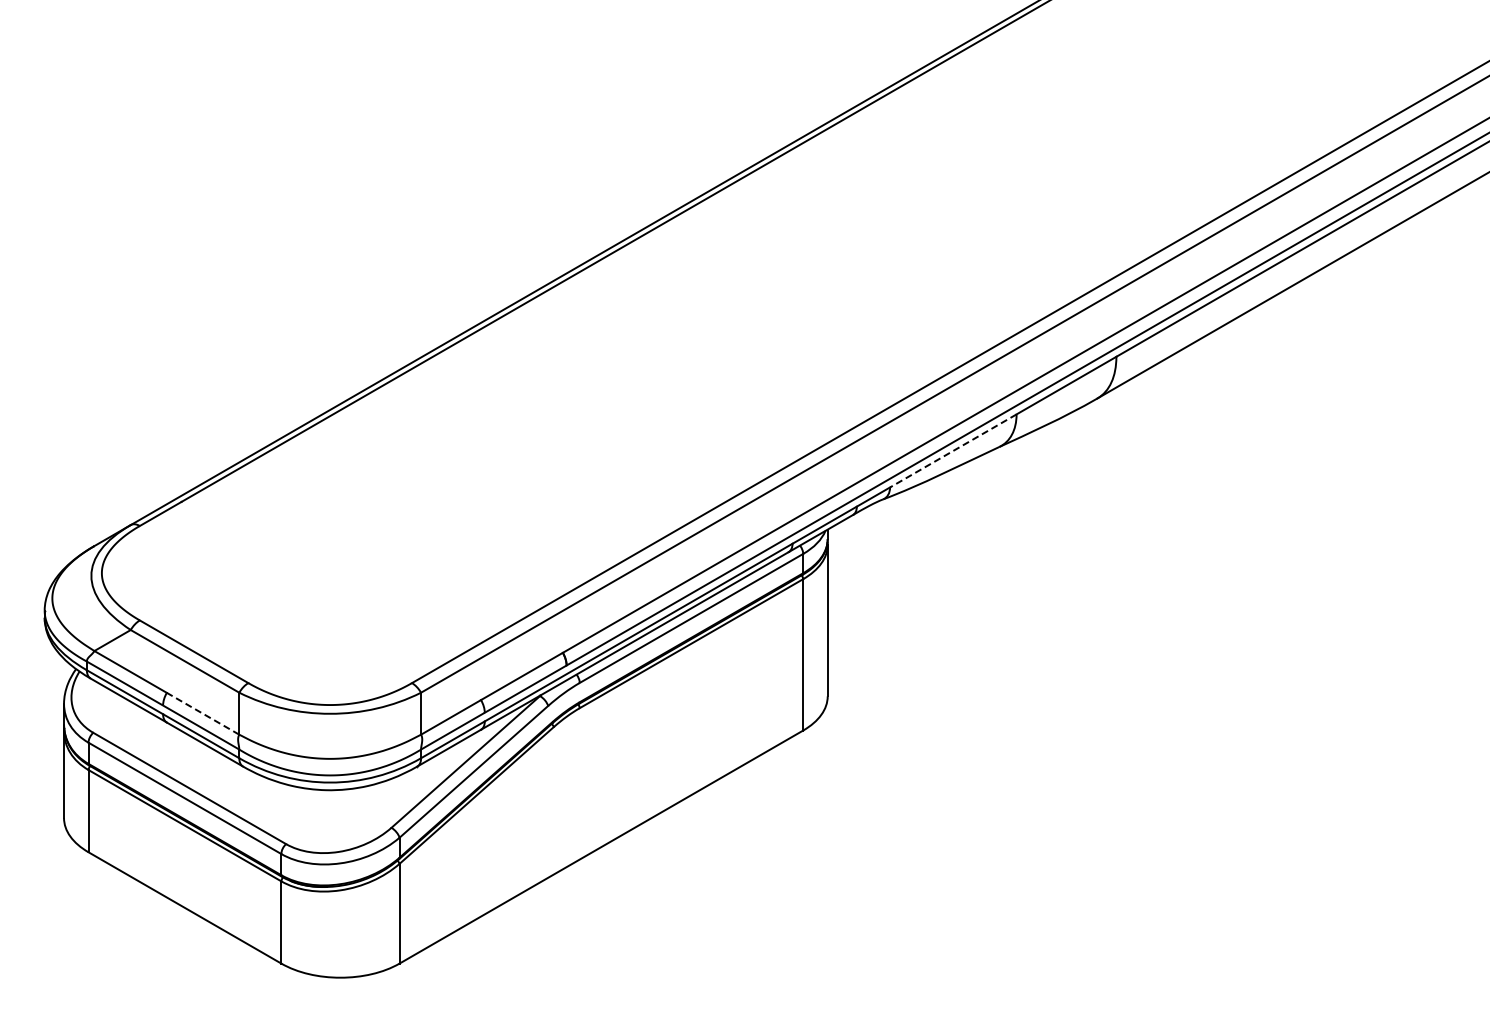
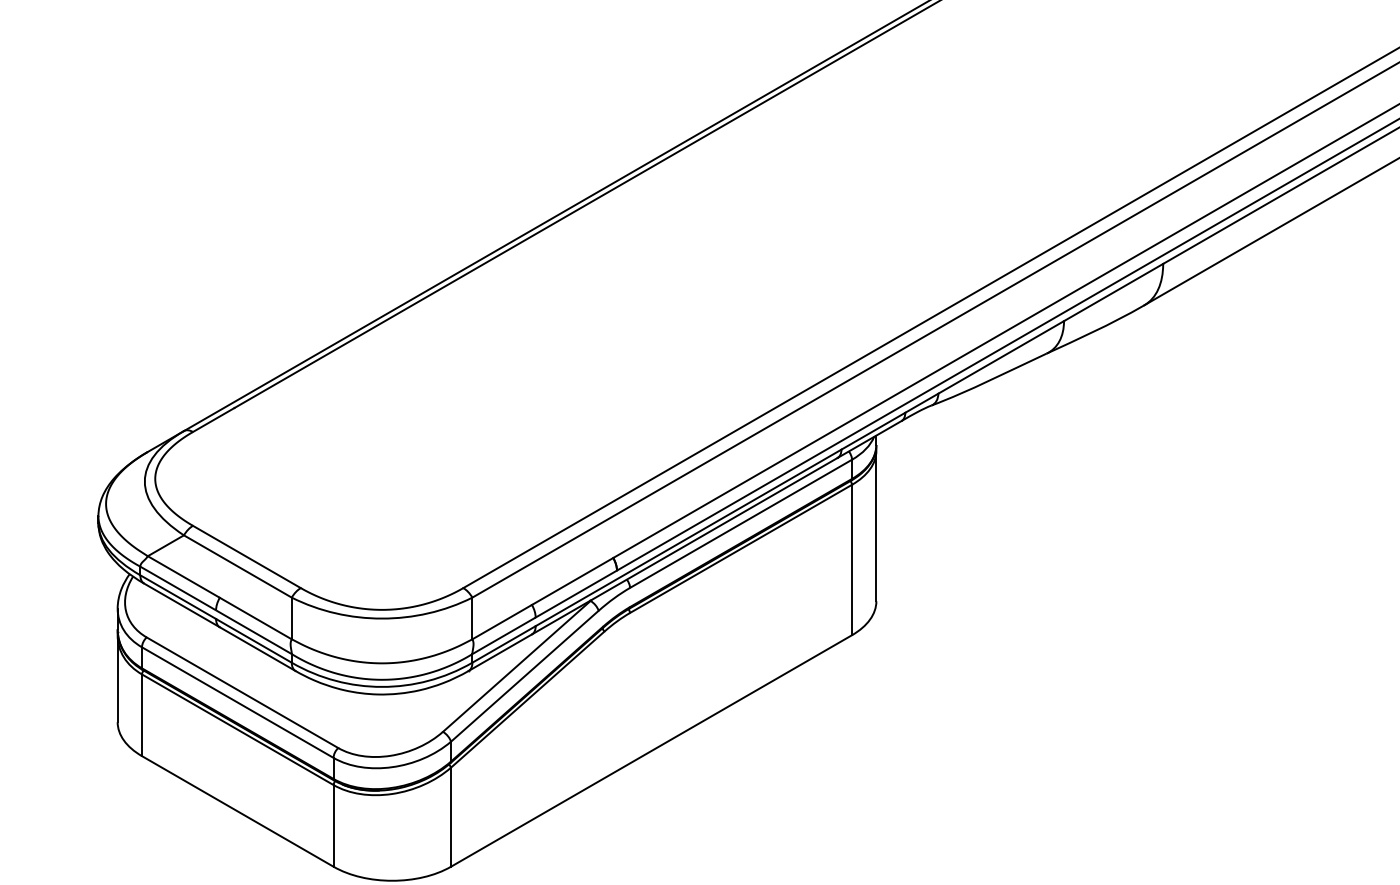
line: (952, 451) -> (1000, 357), dashed -> solid
line: (203, 713) -> (256, 618), dashed -> solid

